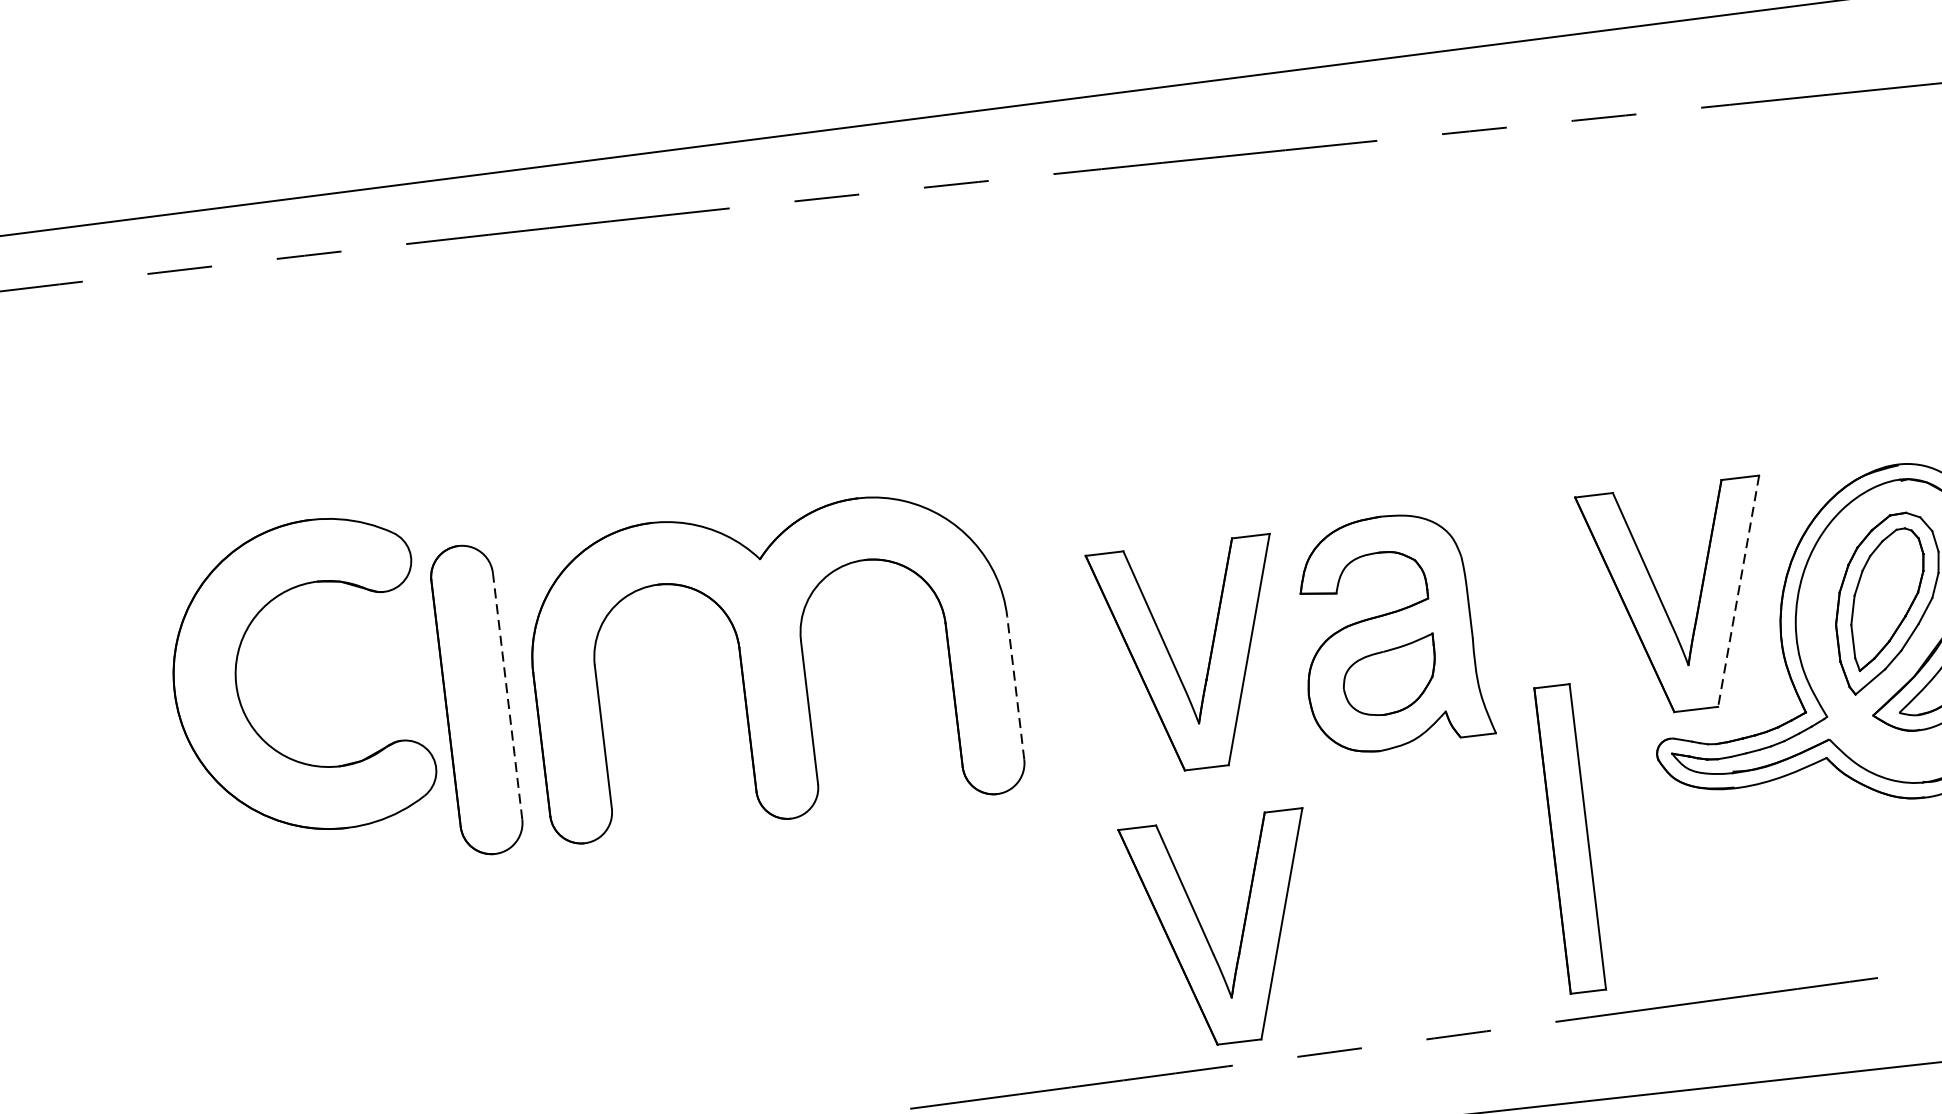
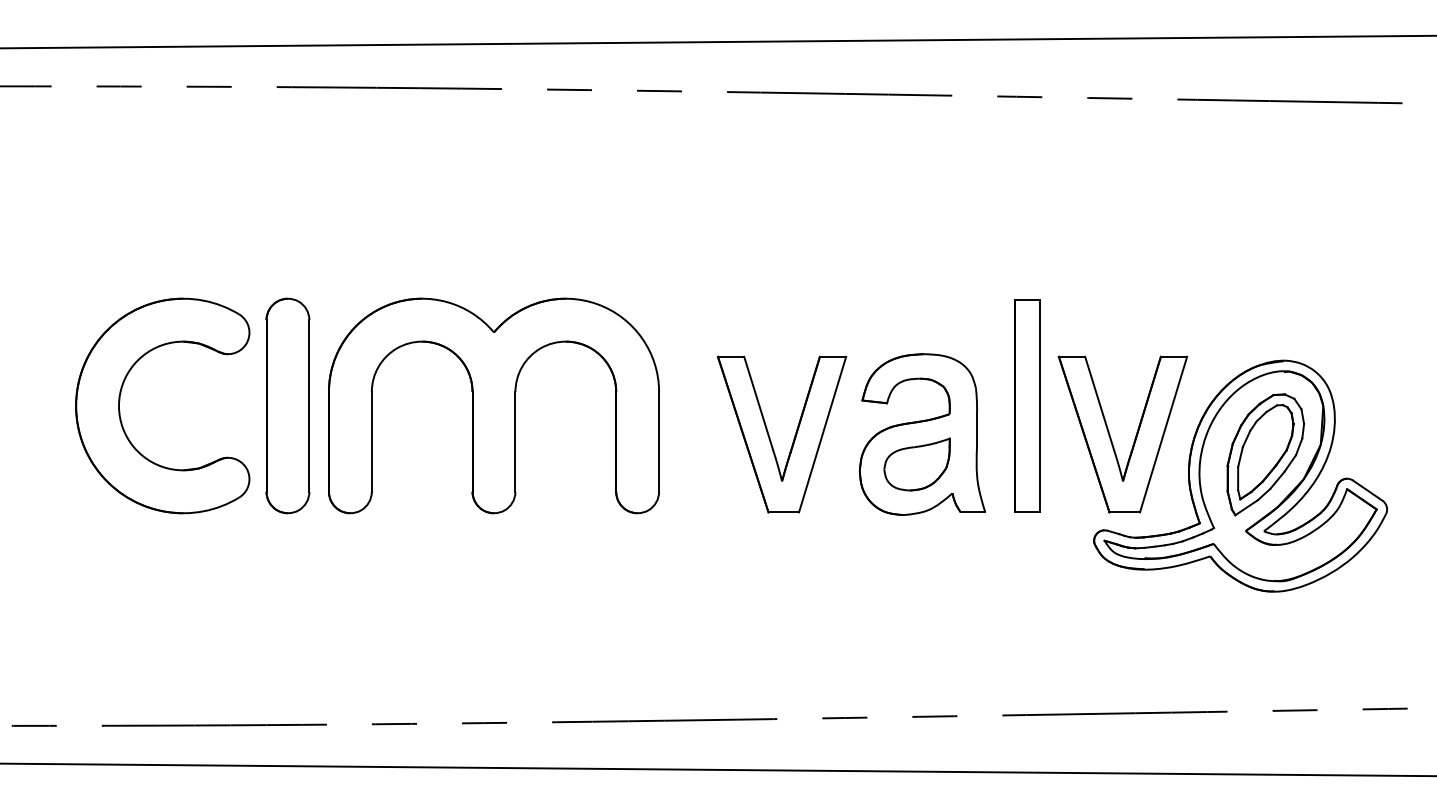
line: (1738, 592) -> (1163, 435), dashed -> solid
part: (237, 678) -> (120, 401), moved
line: (1016, 687) -> (659, 441), dashed -> solid
line: (507, 697) -> (309, 406), dashed -> solid
part: (1570, 838) -> (1027, 405), moved
part: (1207, 936) -> (770, 628), removed

